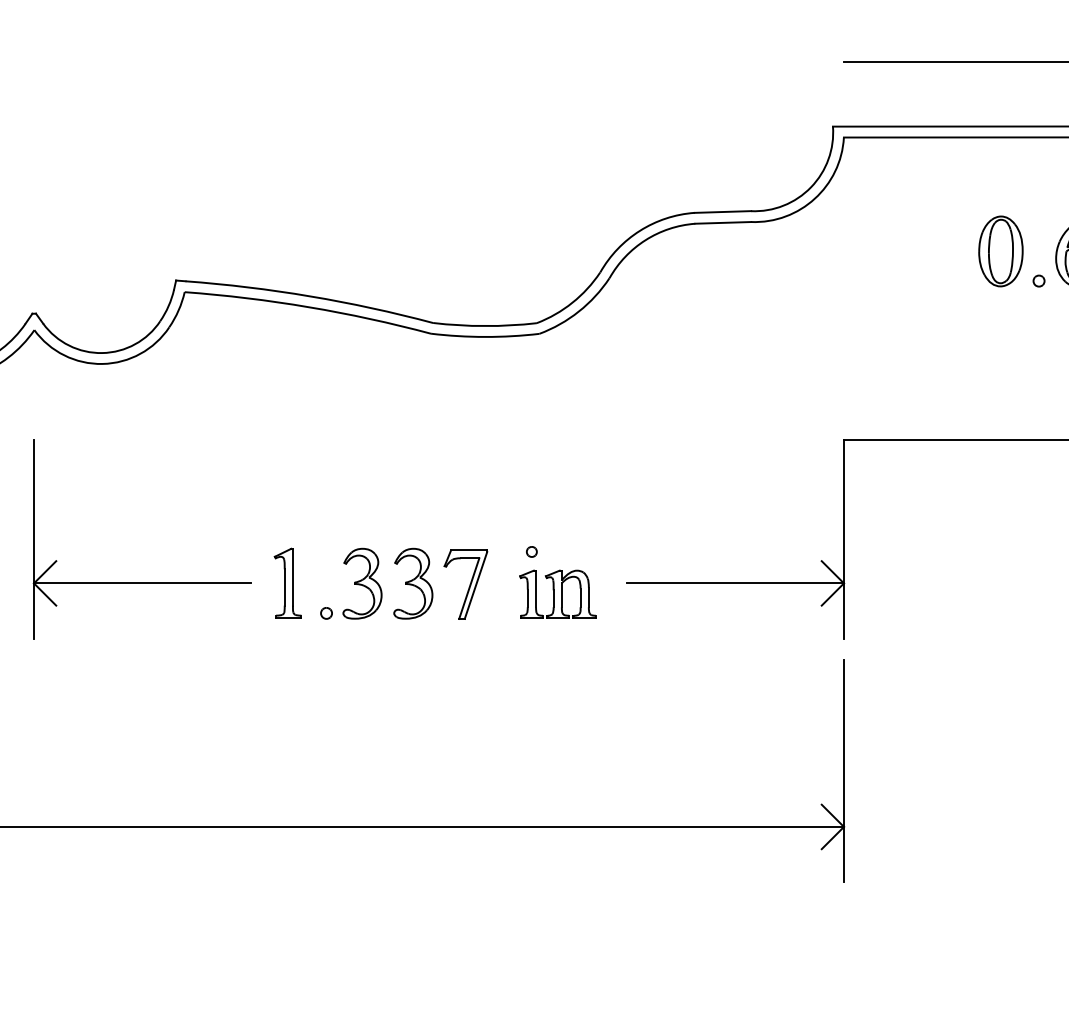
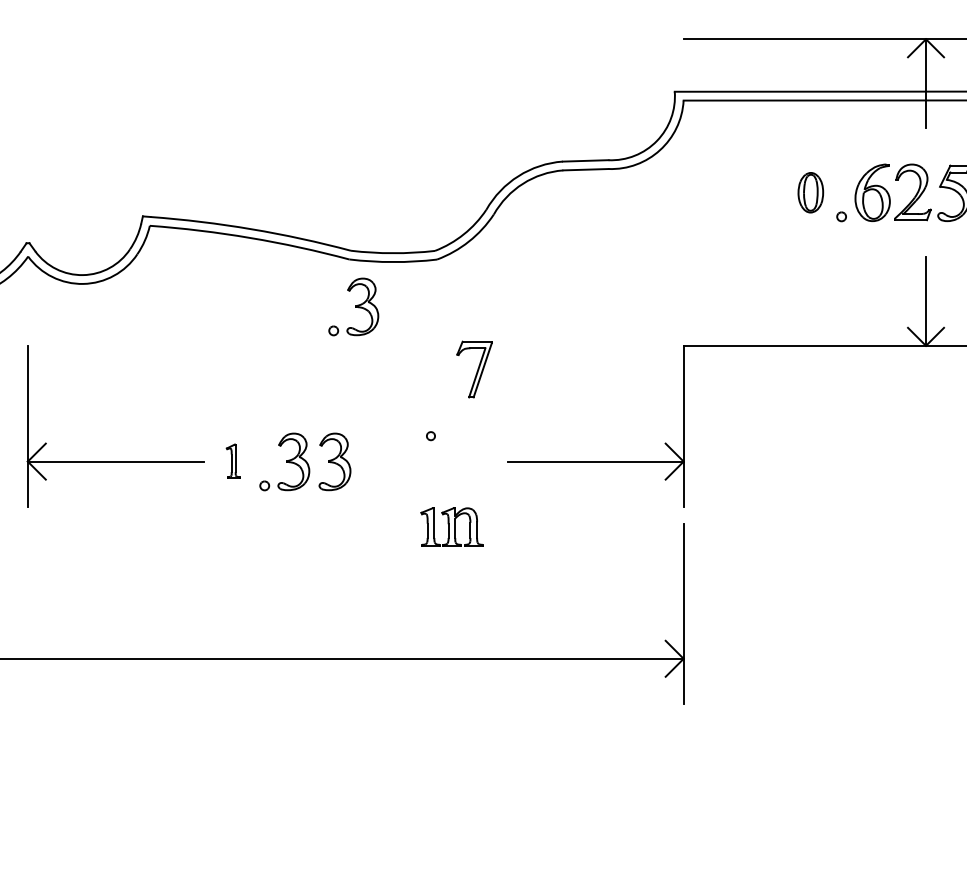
part: (1000, 251) -> (810, 192), size x0.7
part: (436, 391) -> (353, 306), added
part: (286, 582) -> (232, 460), size x0.6
part: (465, 584) -> (474, 369), moved
part: (557, 593) -> (451, 526), moved

